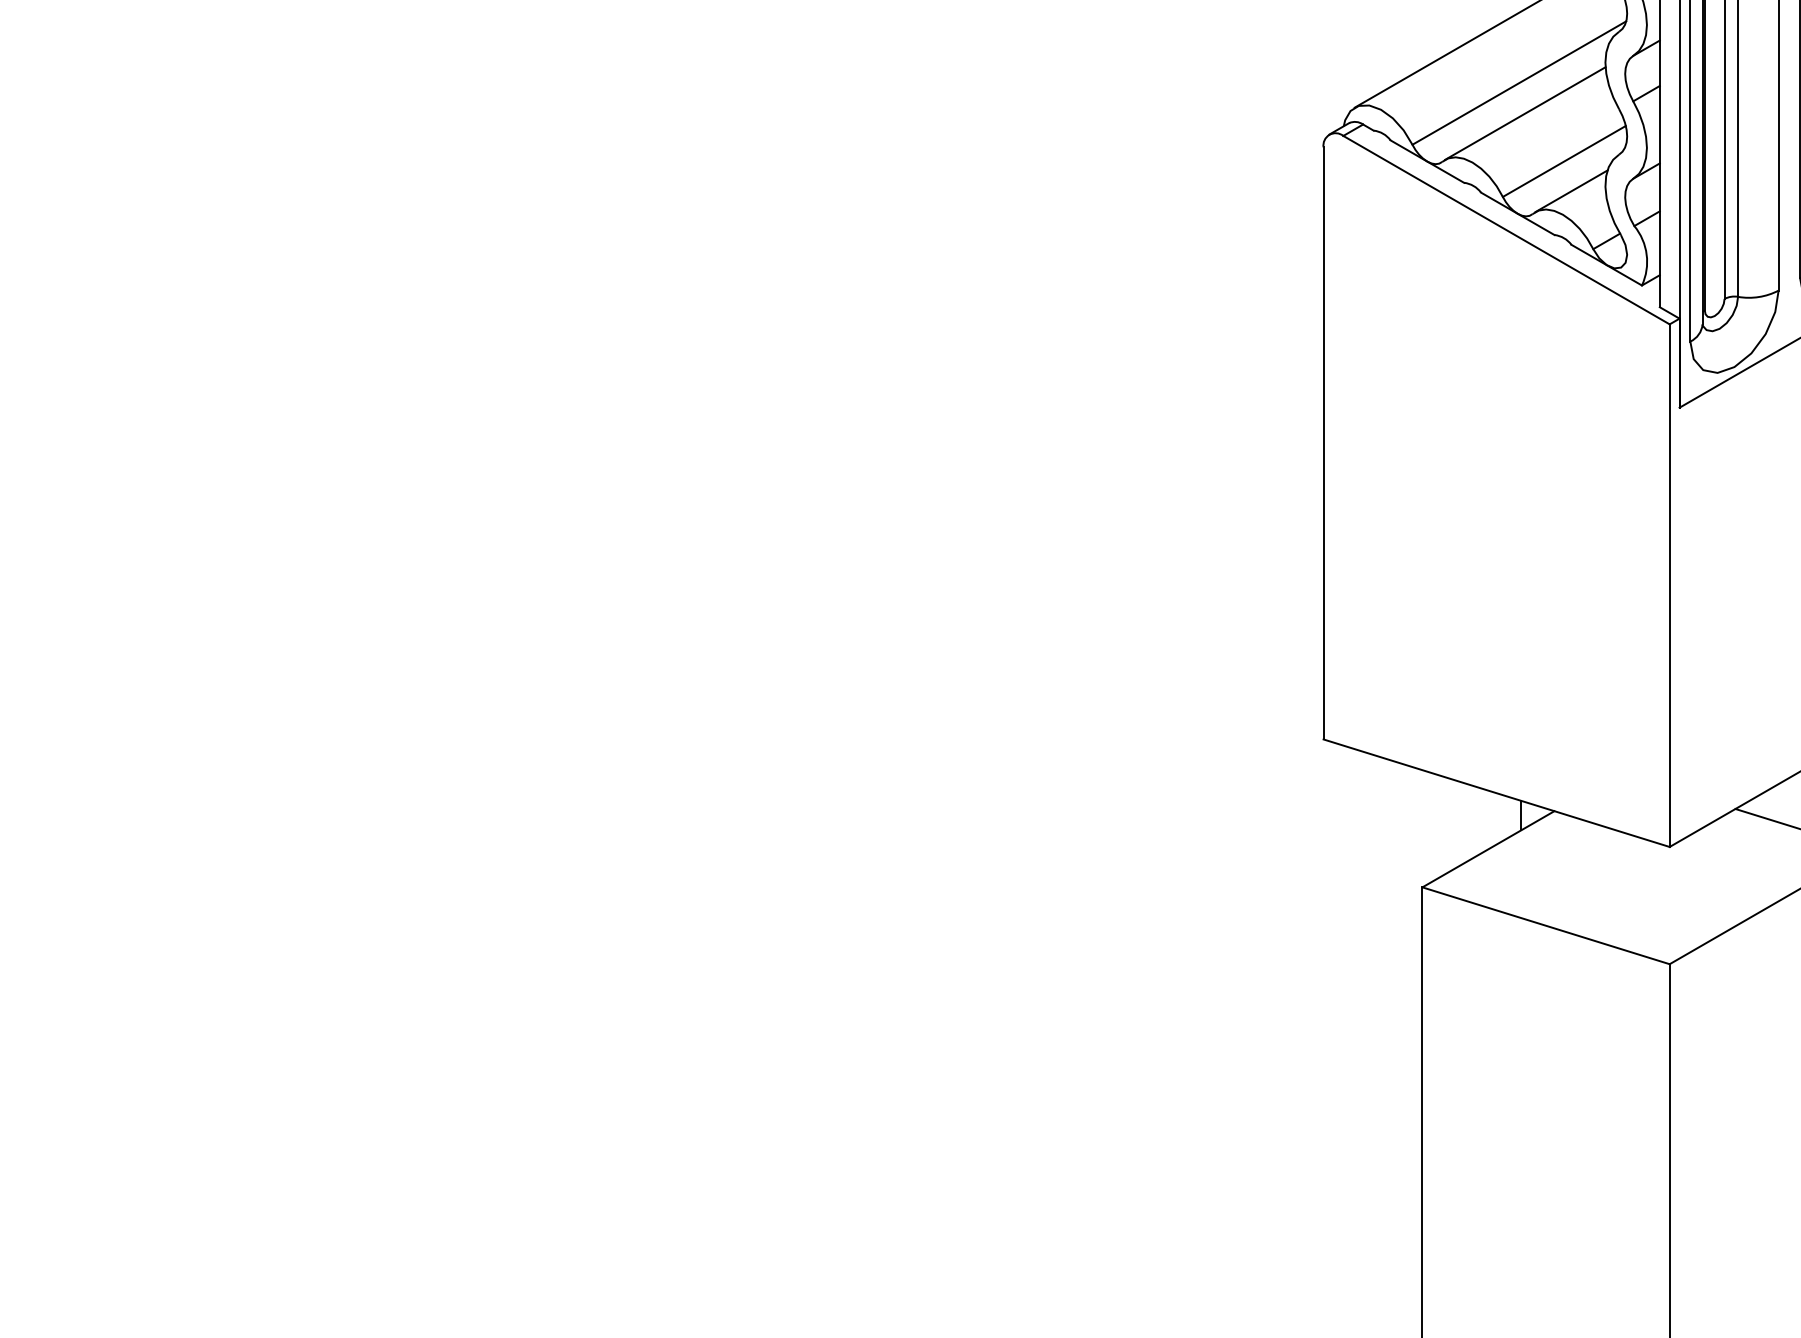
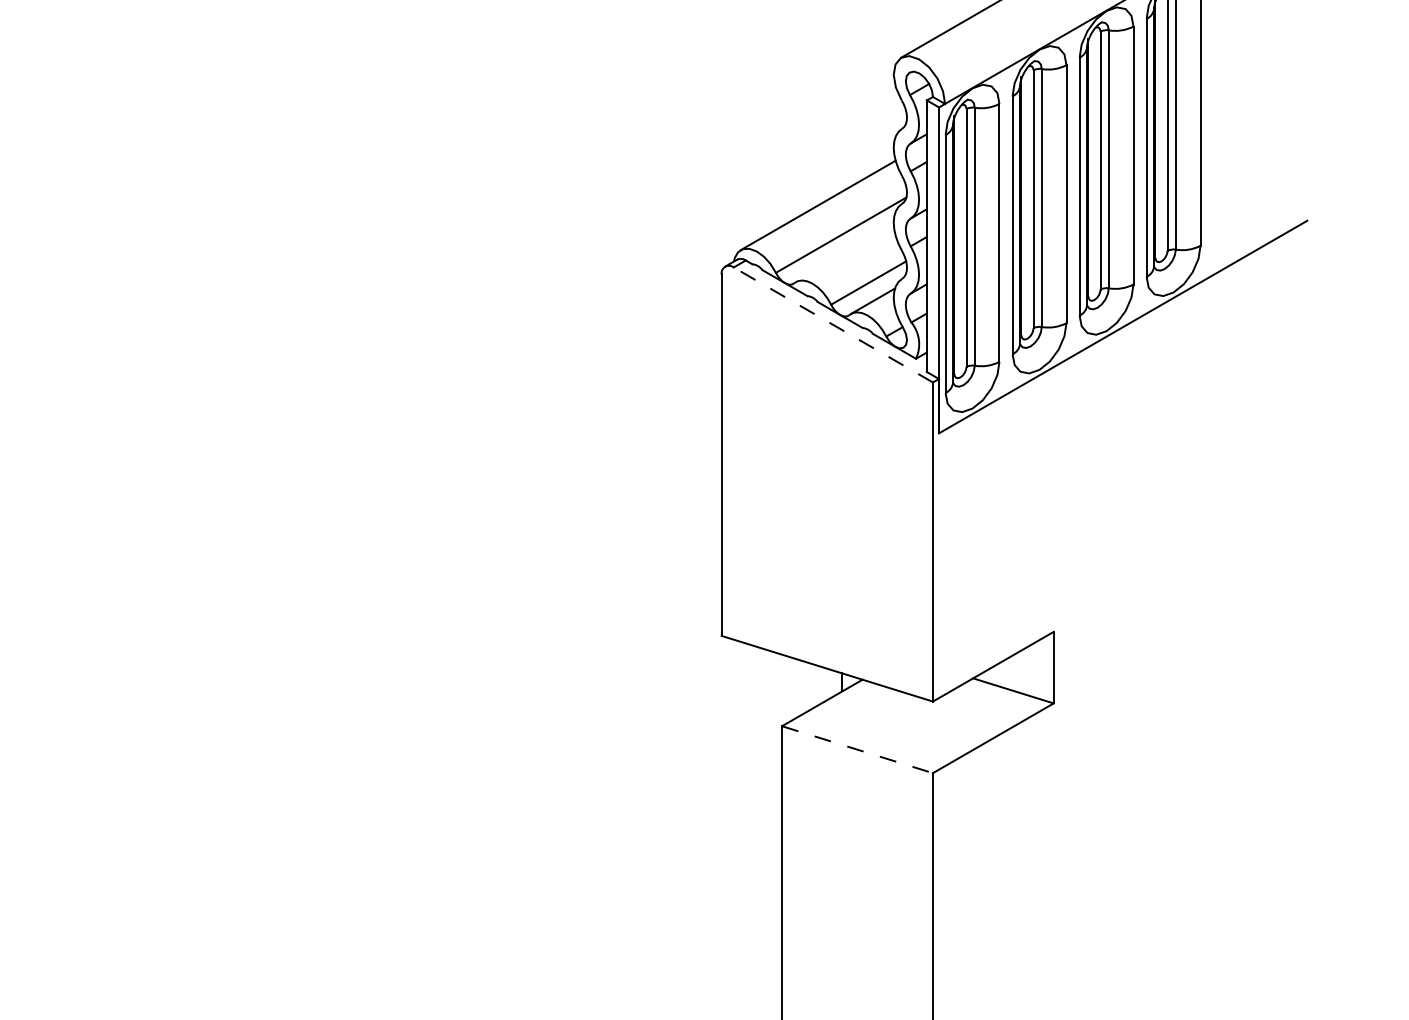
line: (1524, 113) -> (844, 253), removed
line: (1505, 229) -> (832, 324), solid -> dashed
line: (1546, 925) -> (857, 749), solid -> dashed

